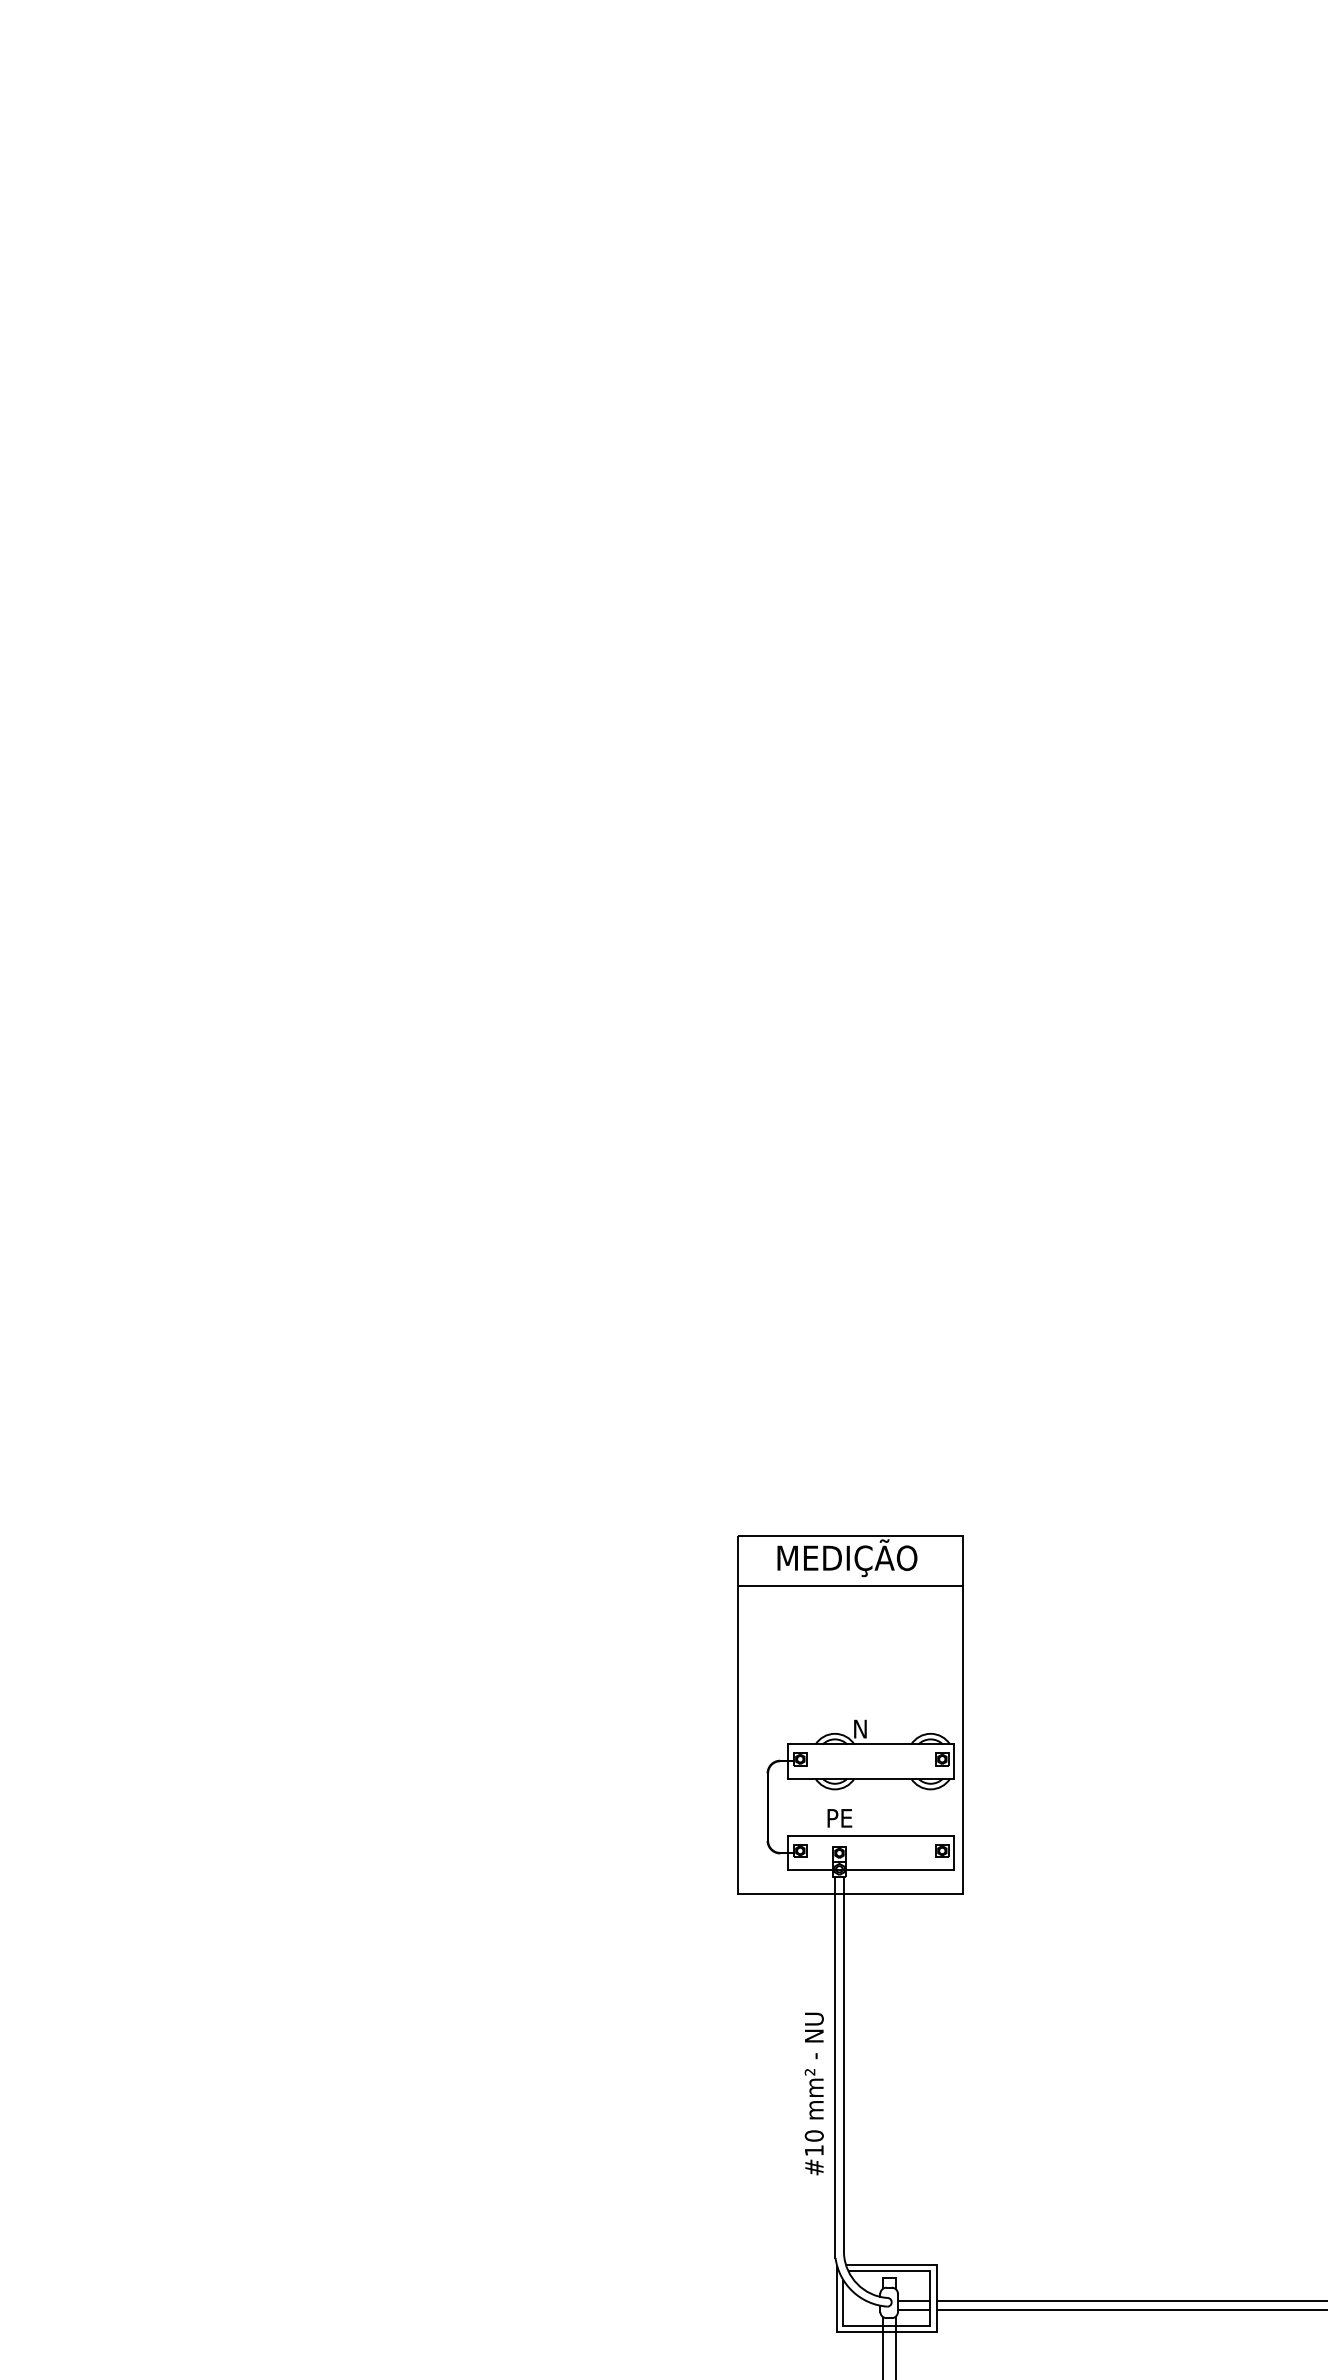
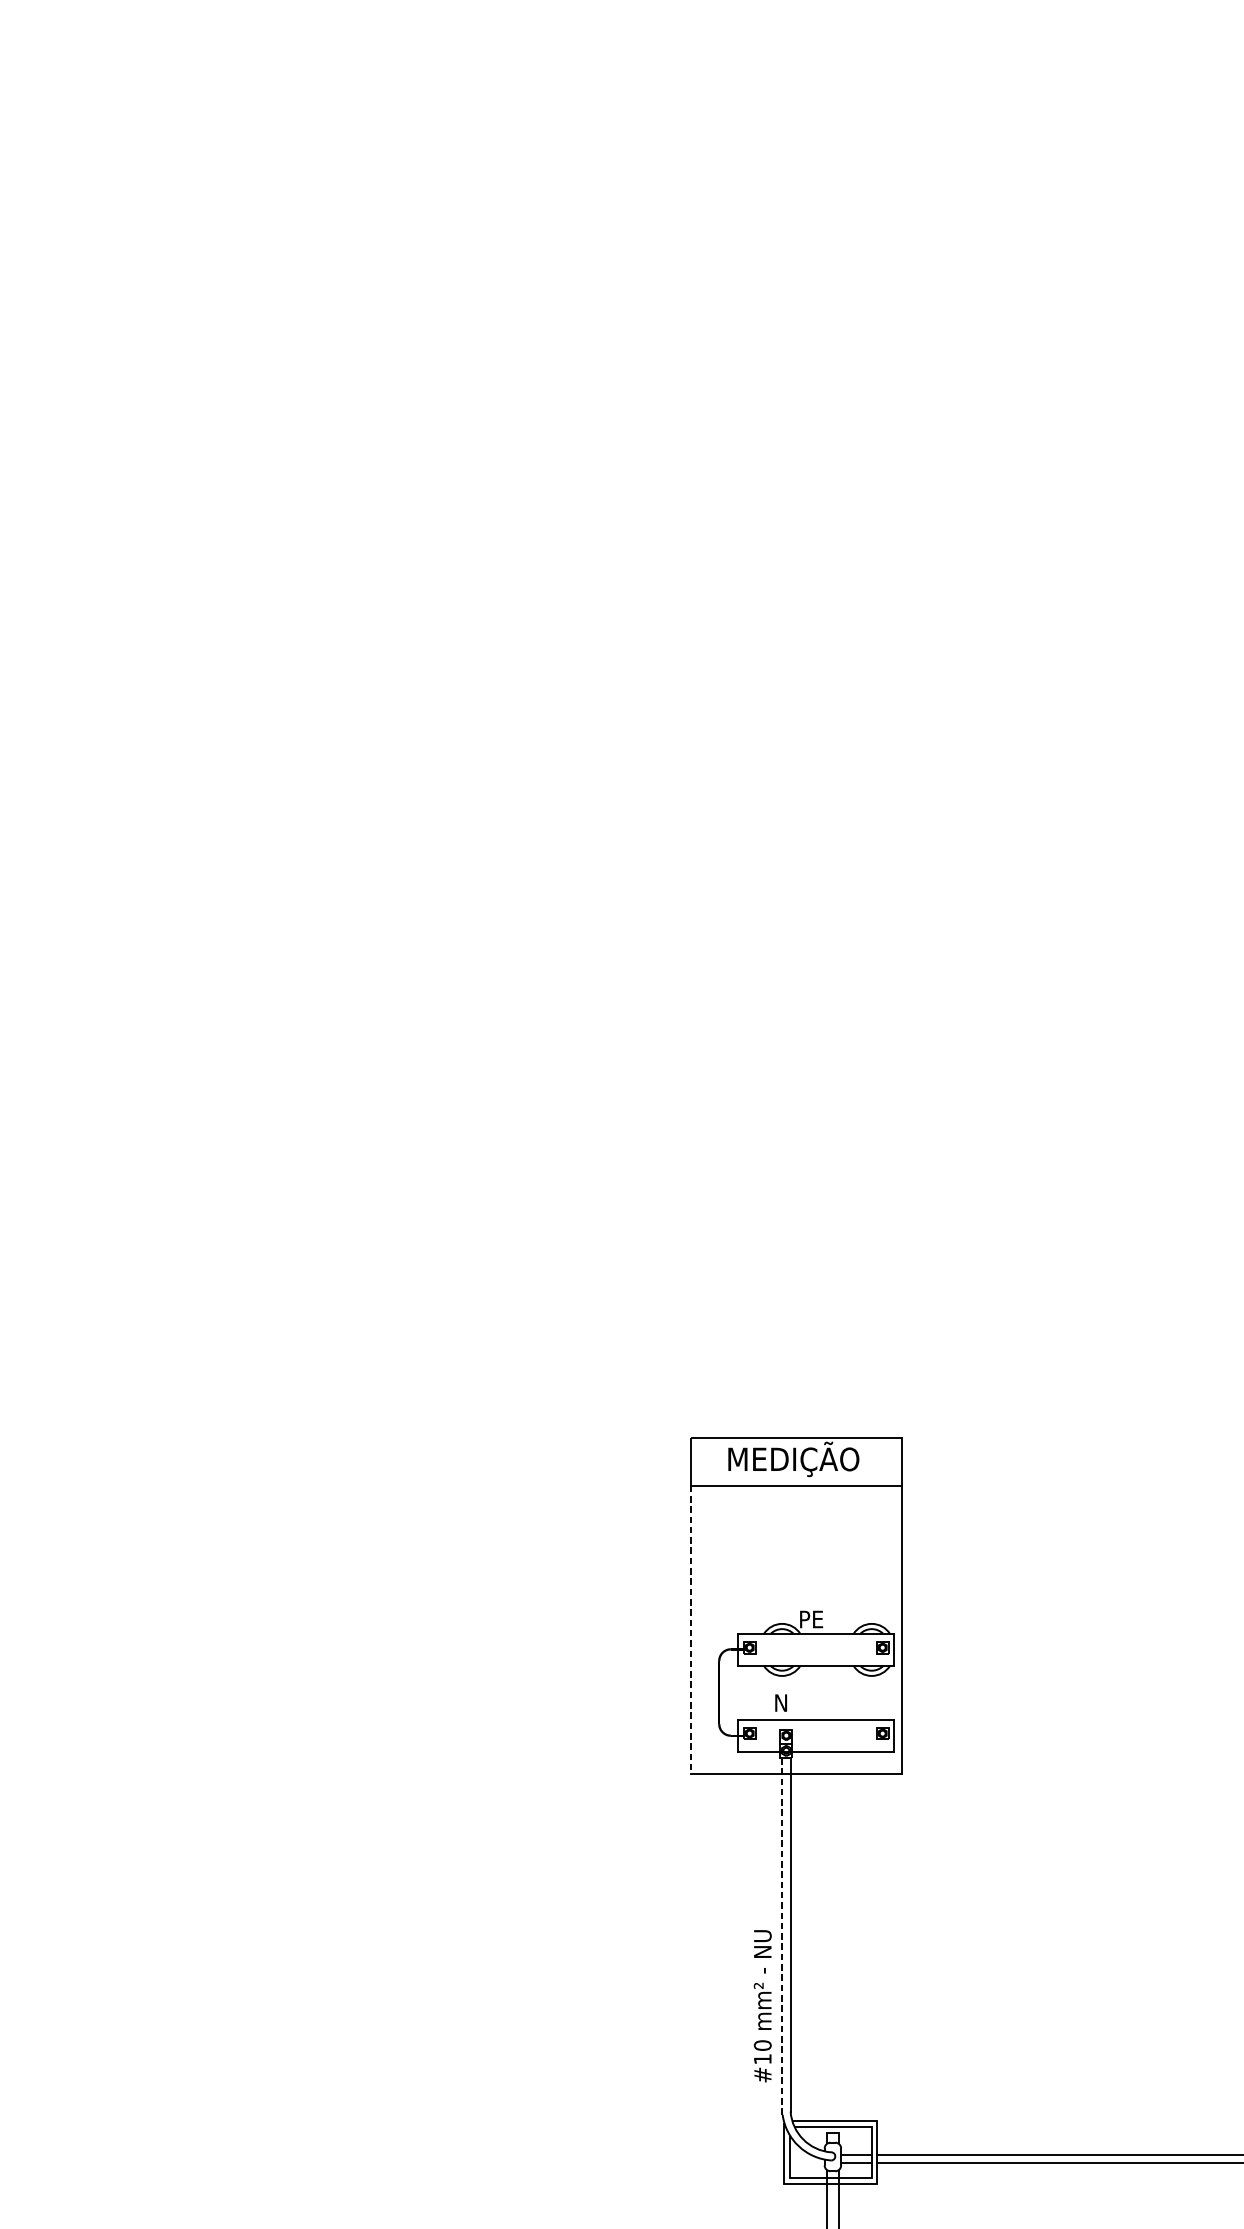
text: (867, 1728) -> (812, 1618), N -> PE
line: (738, 1740) -> (691, 1630), solid -> dashed
text: (840, 1818) -> (787, 1703), PE -> N
line: (835, 2067) -> (782, 1936), solid -> dashed
text: (813, 2093) -> (762, 2005), moved

